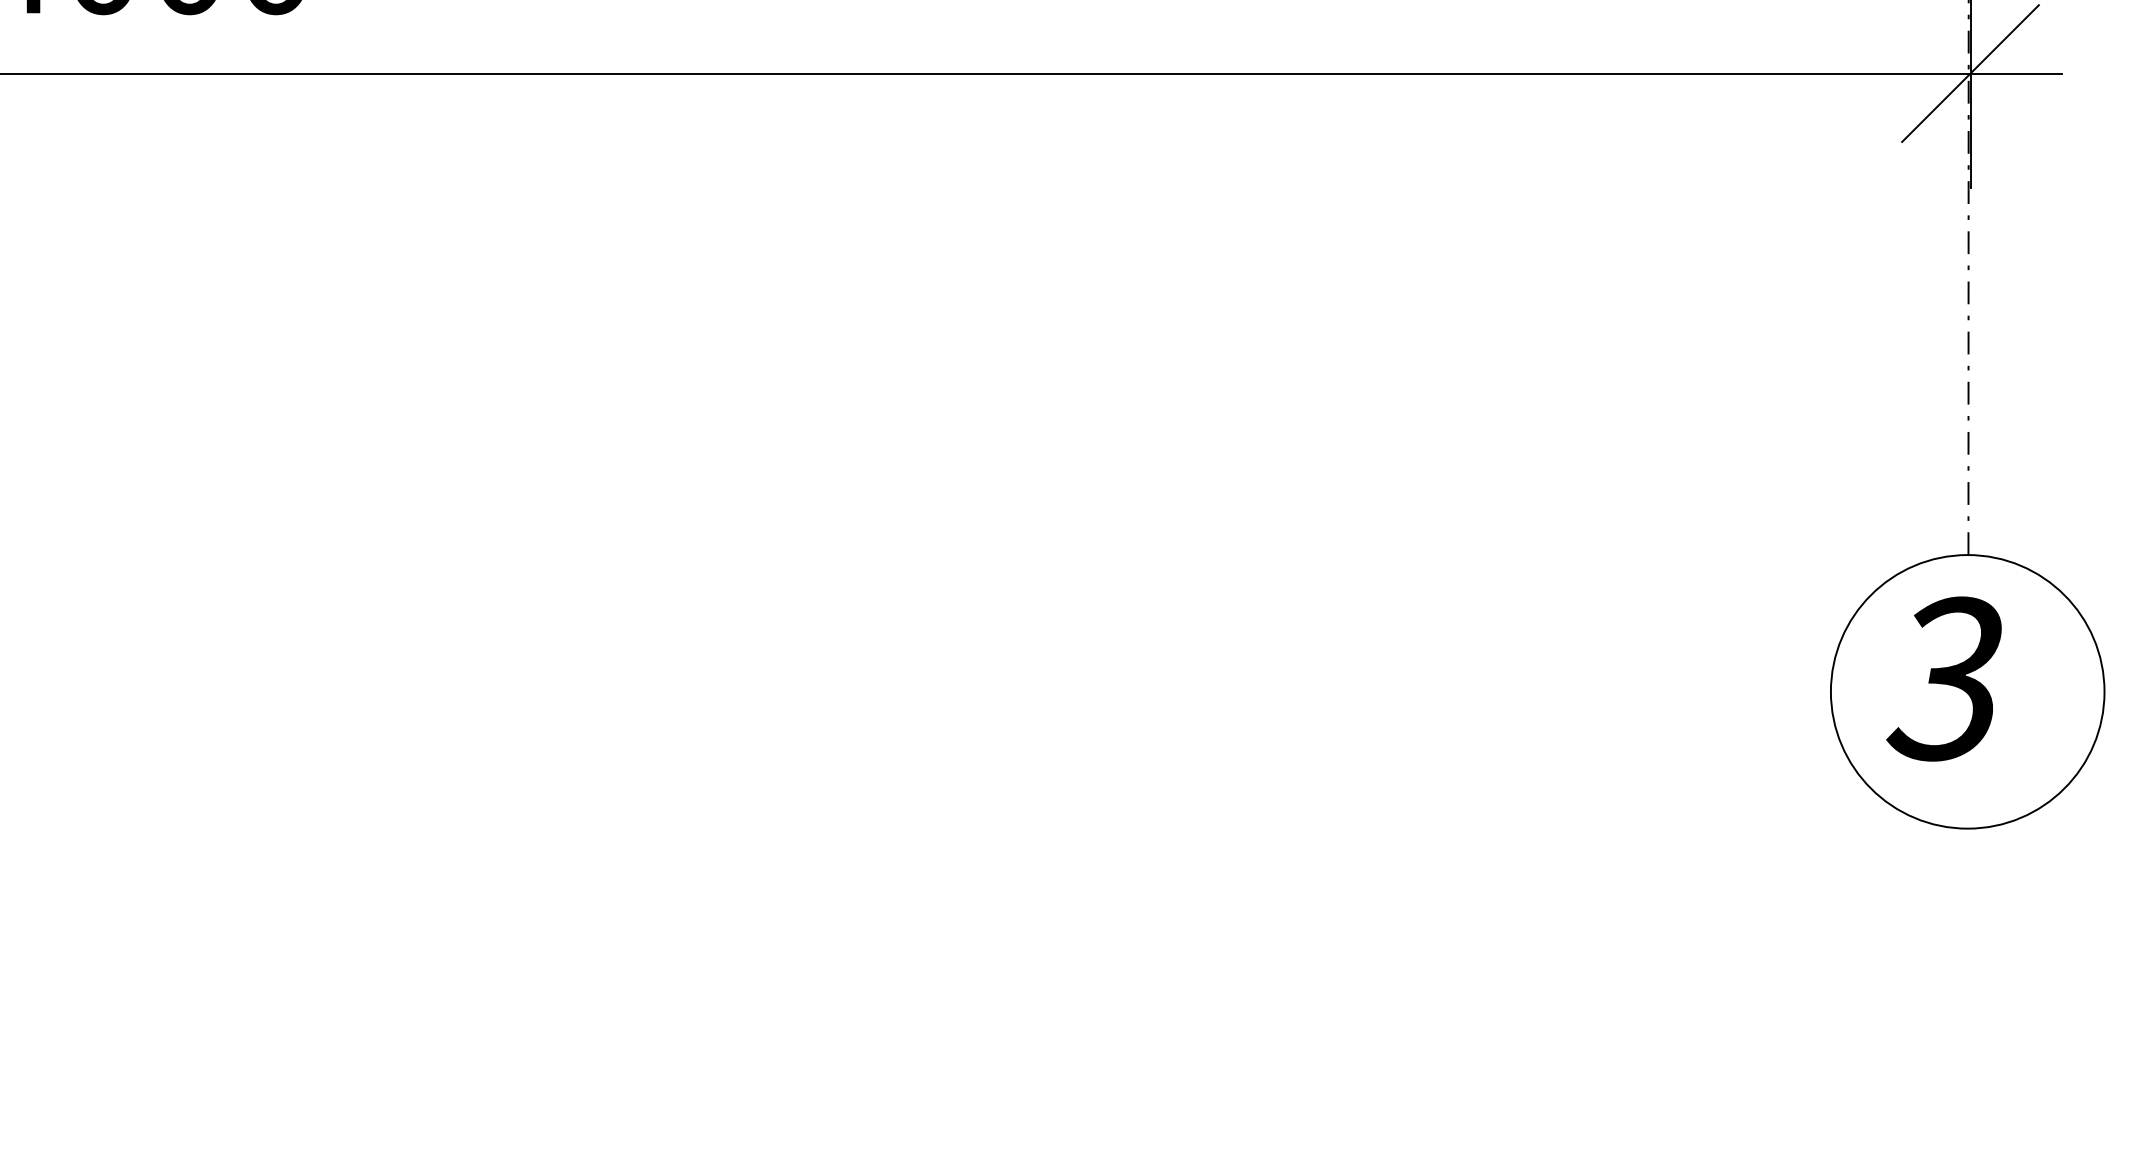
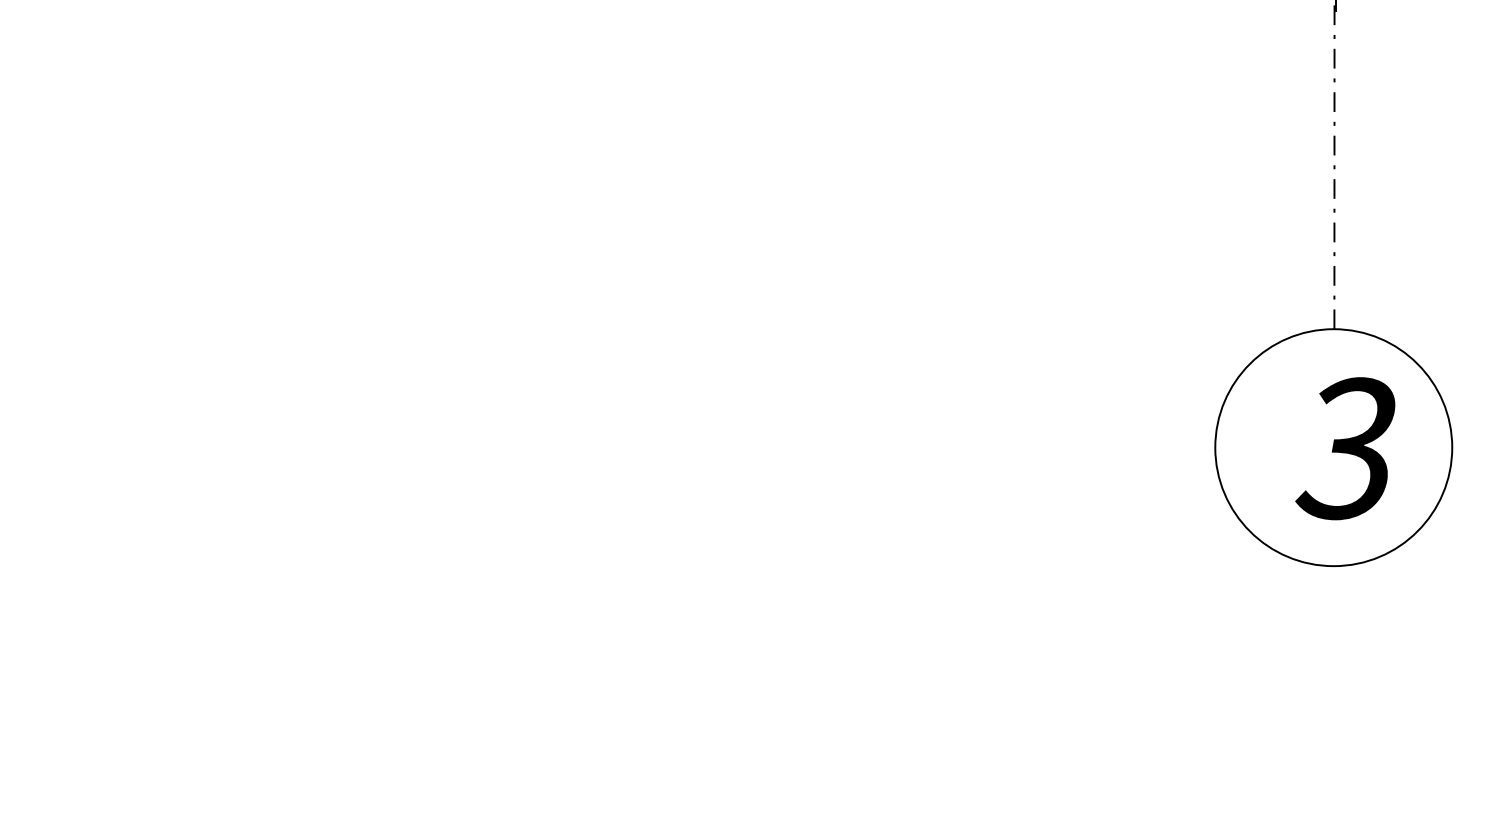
text: (1943, 678) -> (1344, 448), moved

